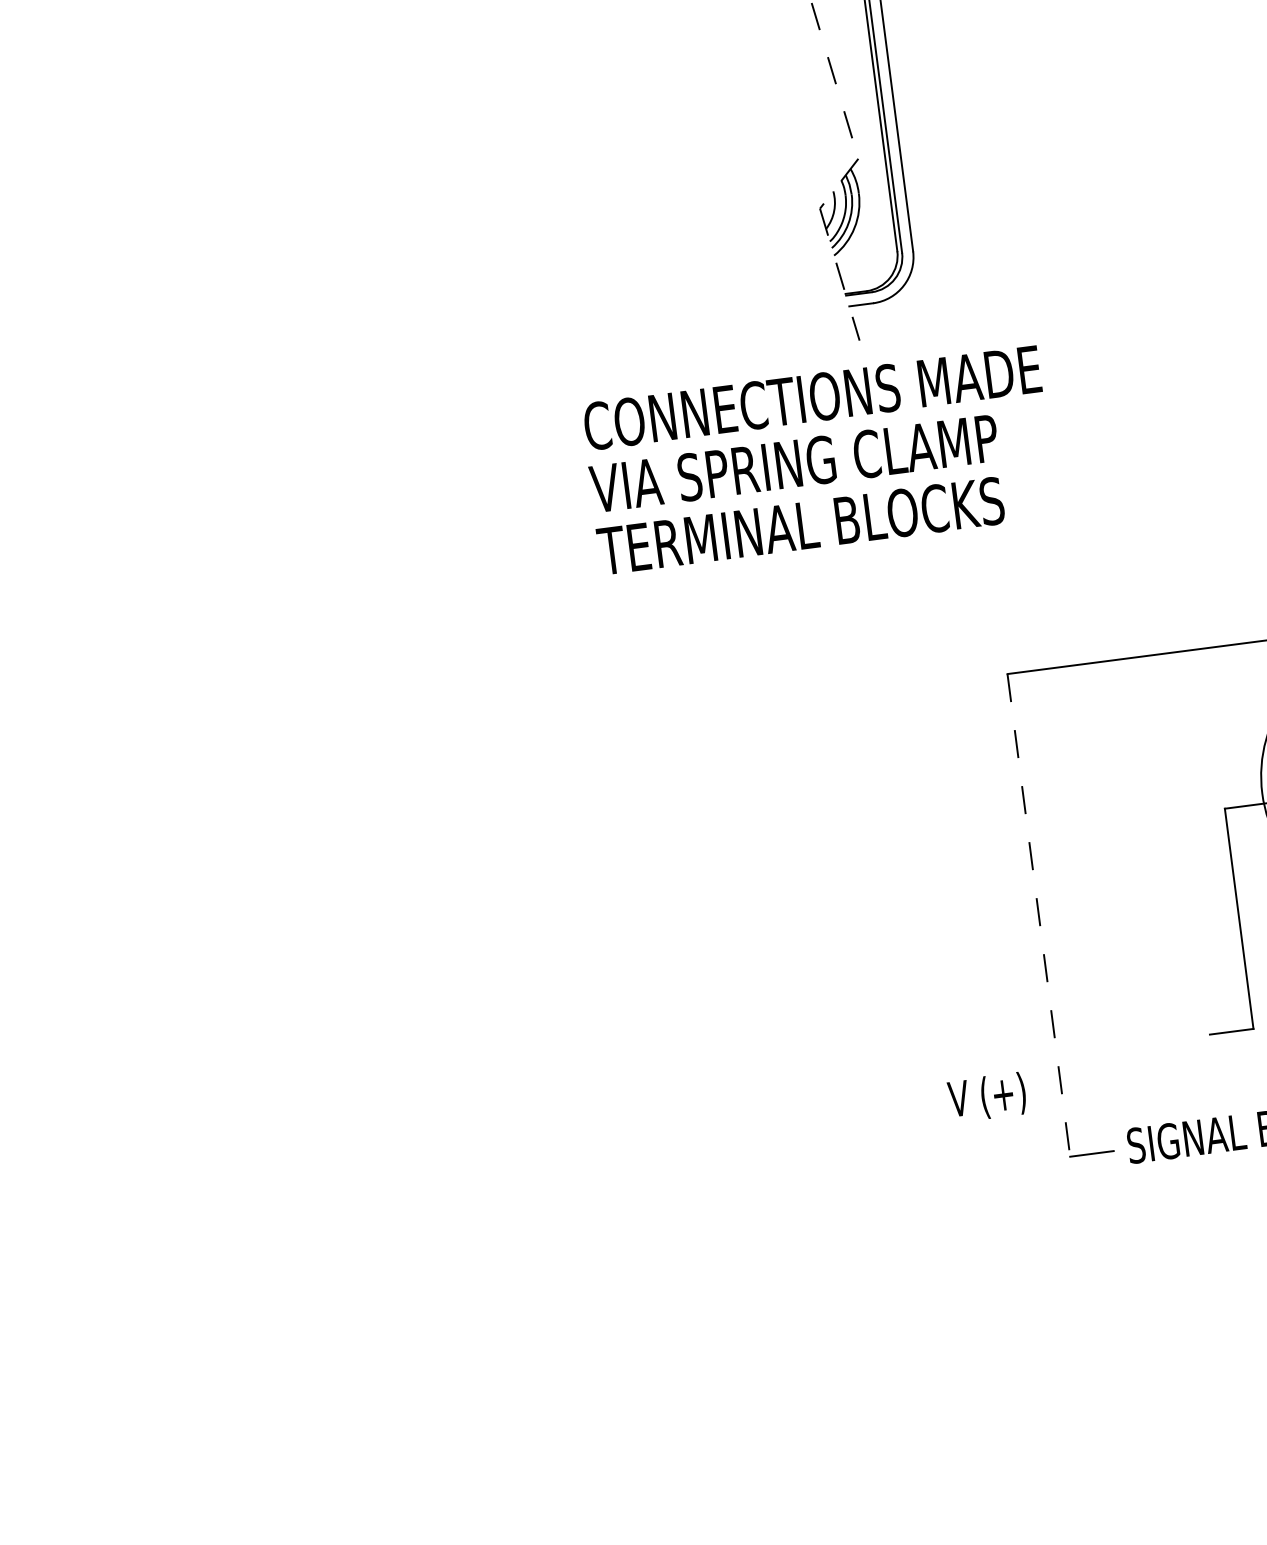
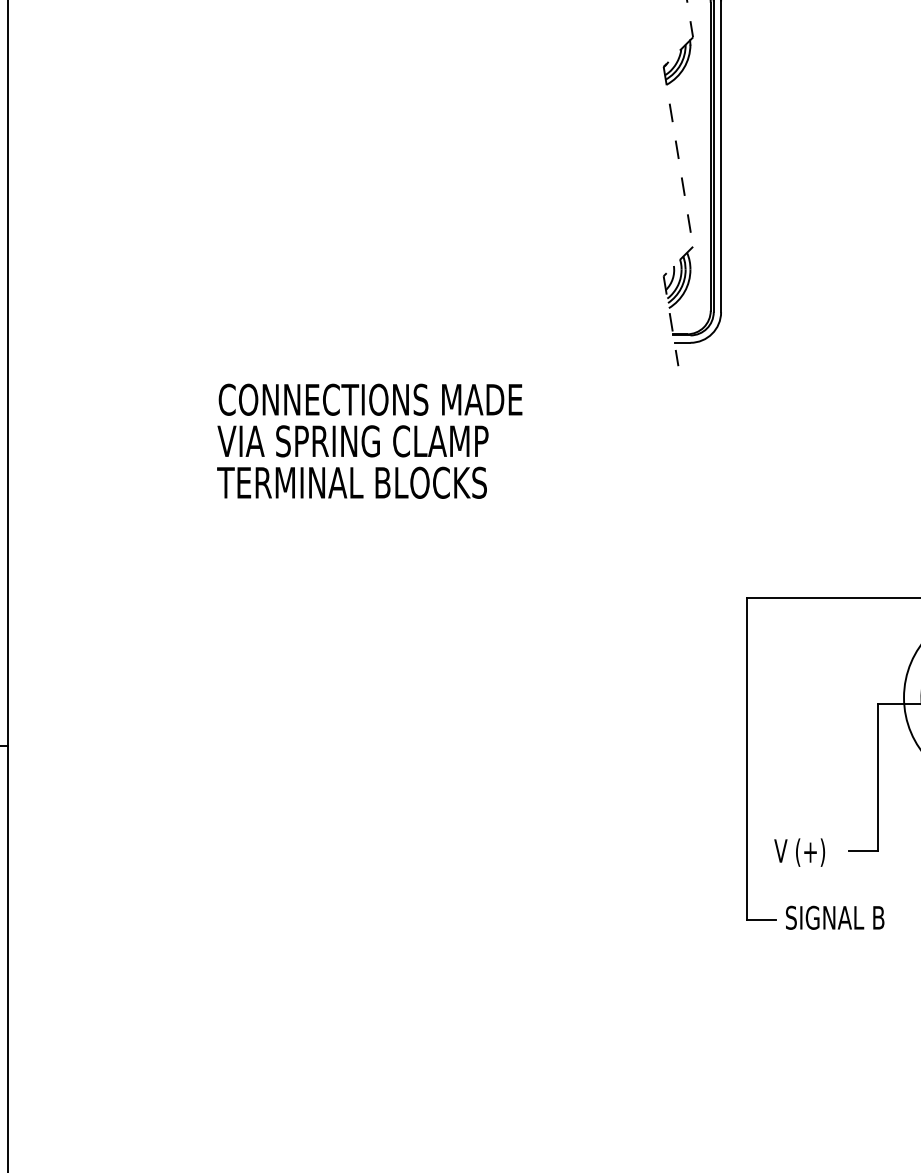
text: (818, 459) -> (369, 440), moved
line: (1039, 916) -> (747, 759), dashed -> solid
text: (987, 1097) -> (799, 852), moved

